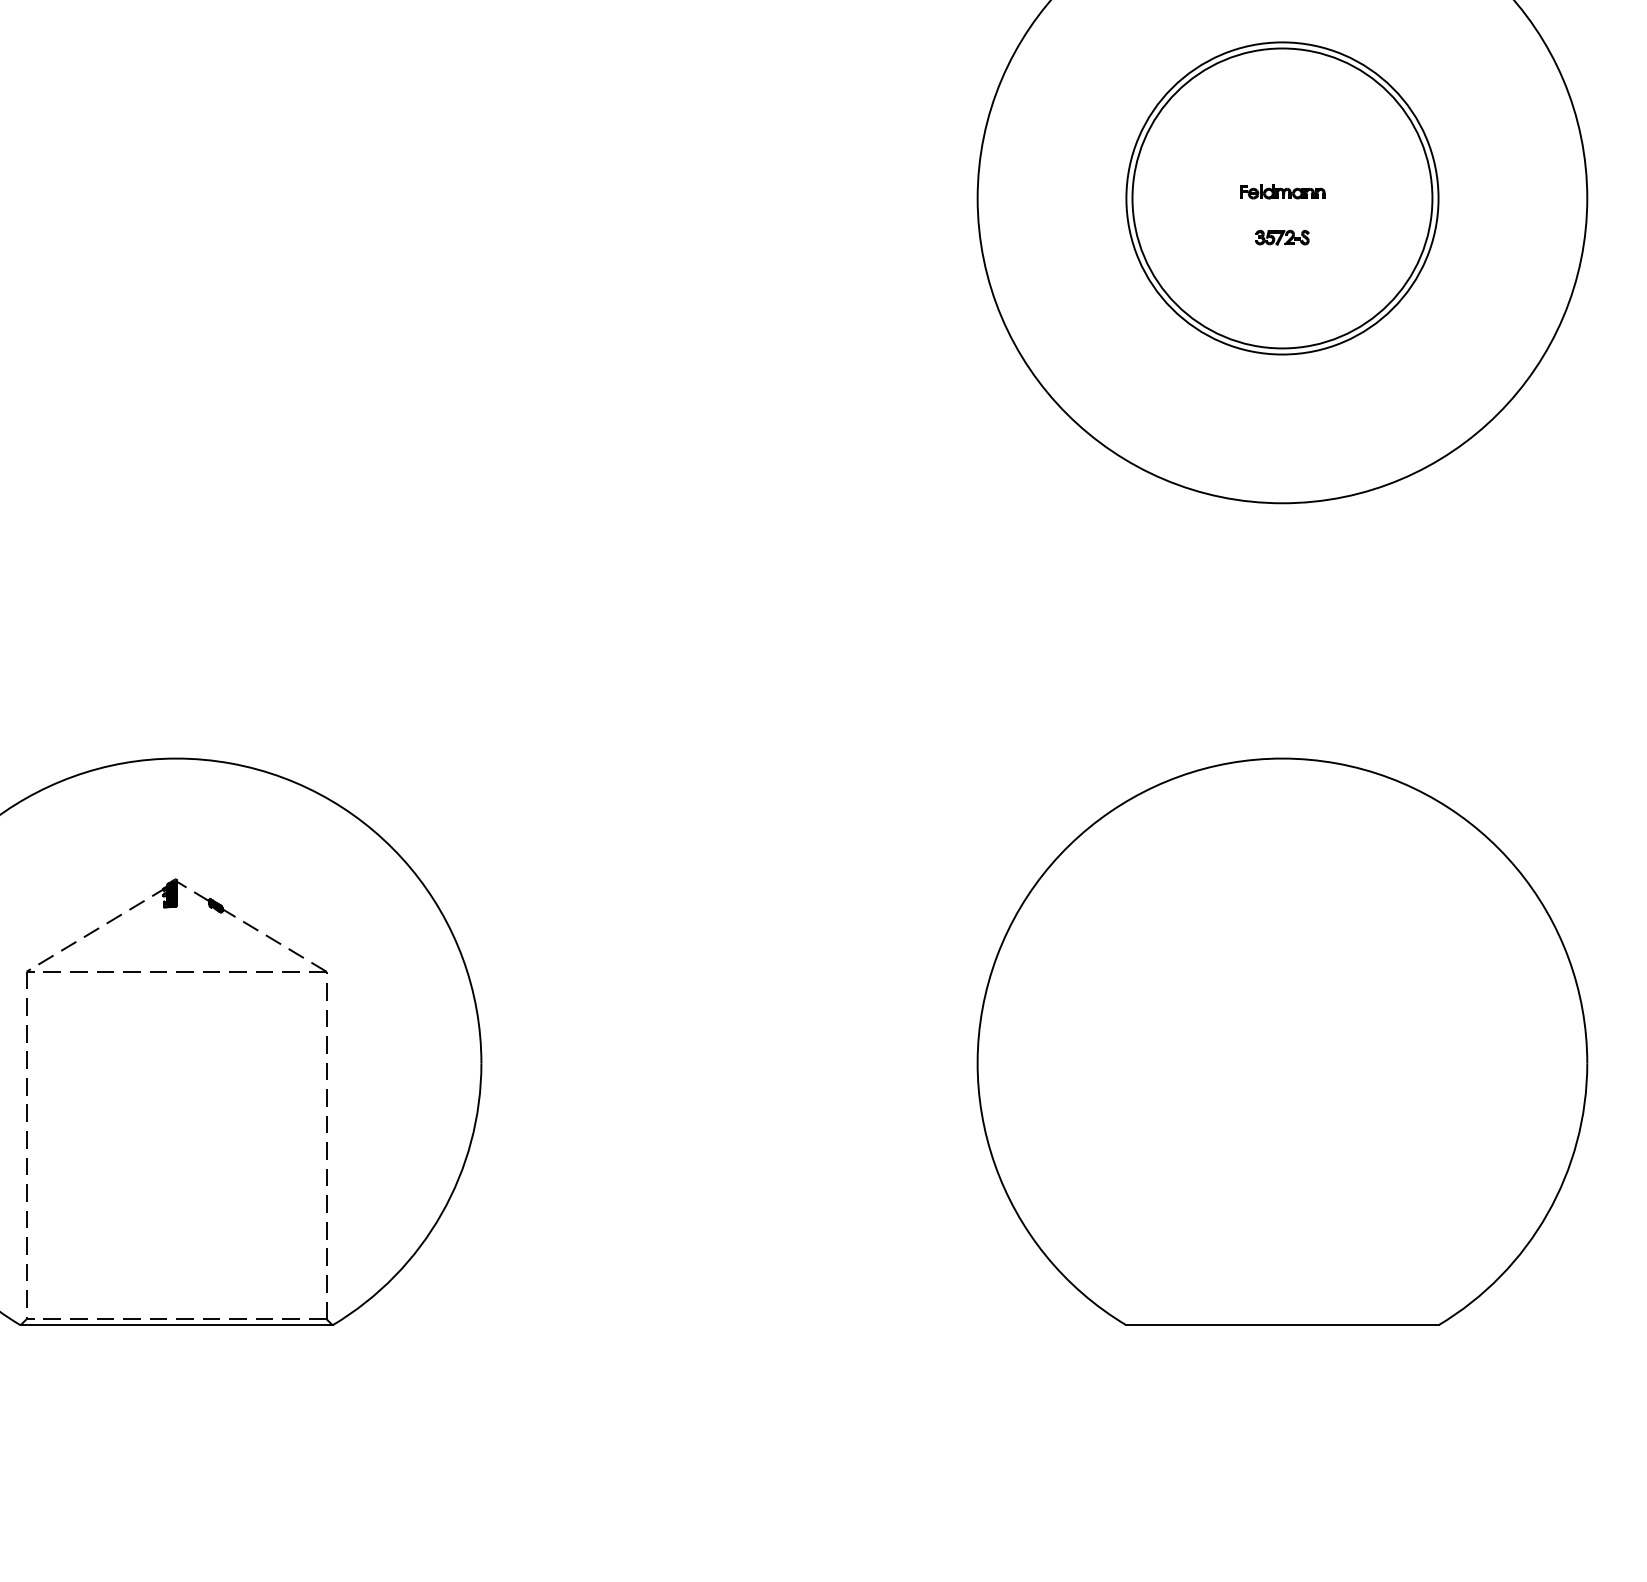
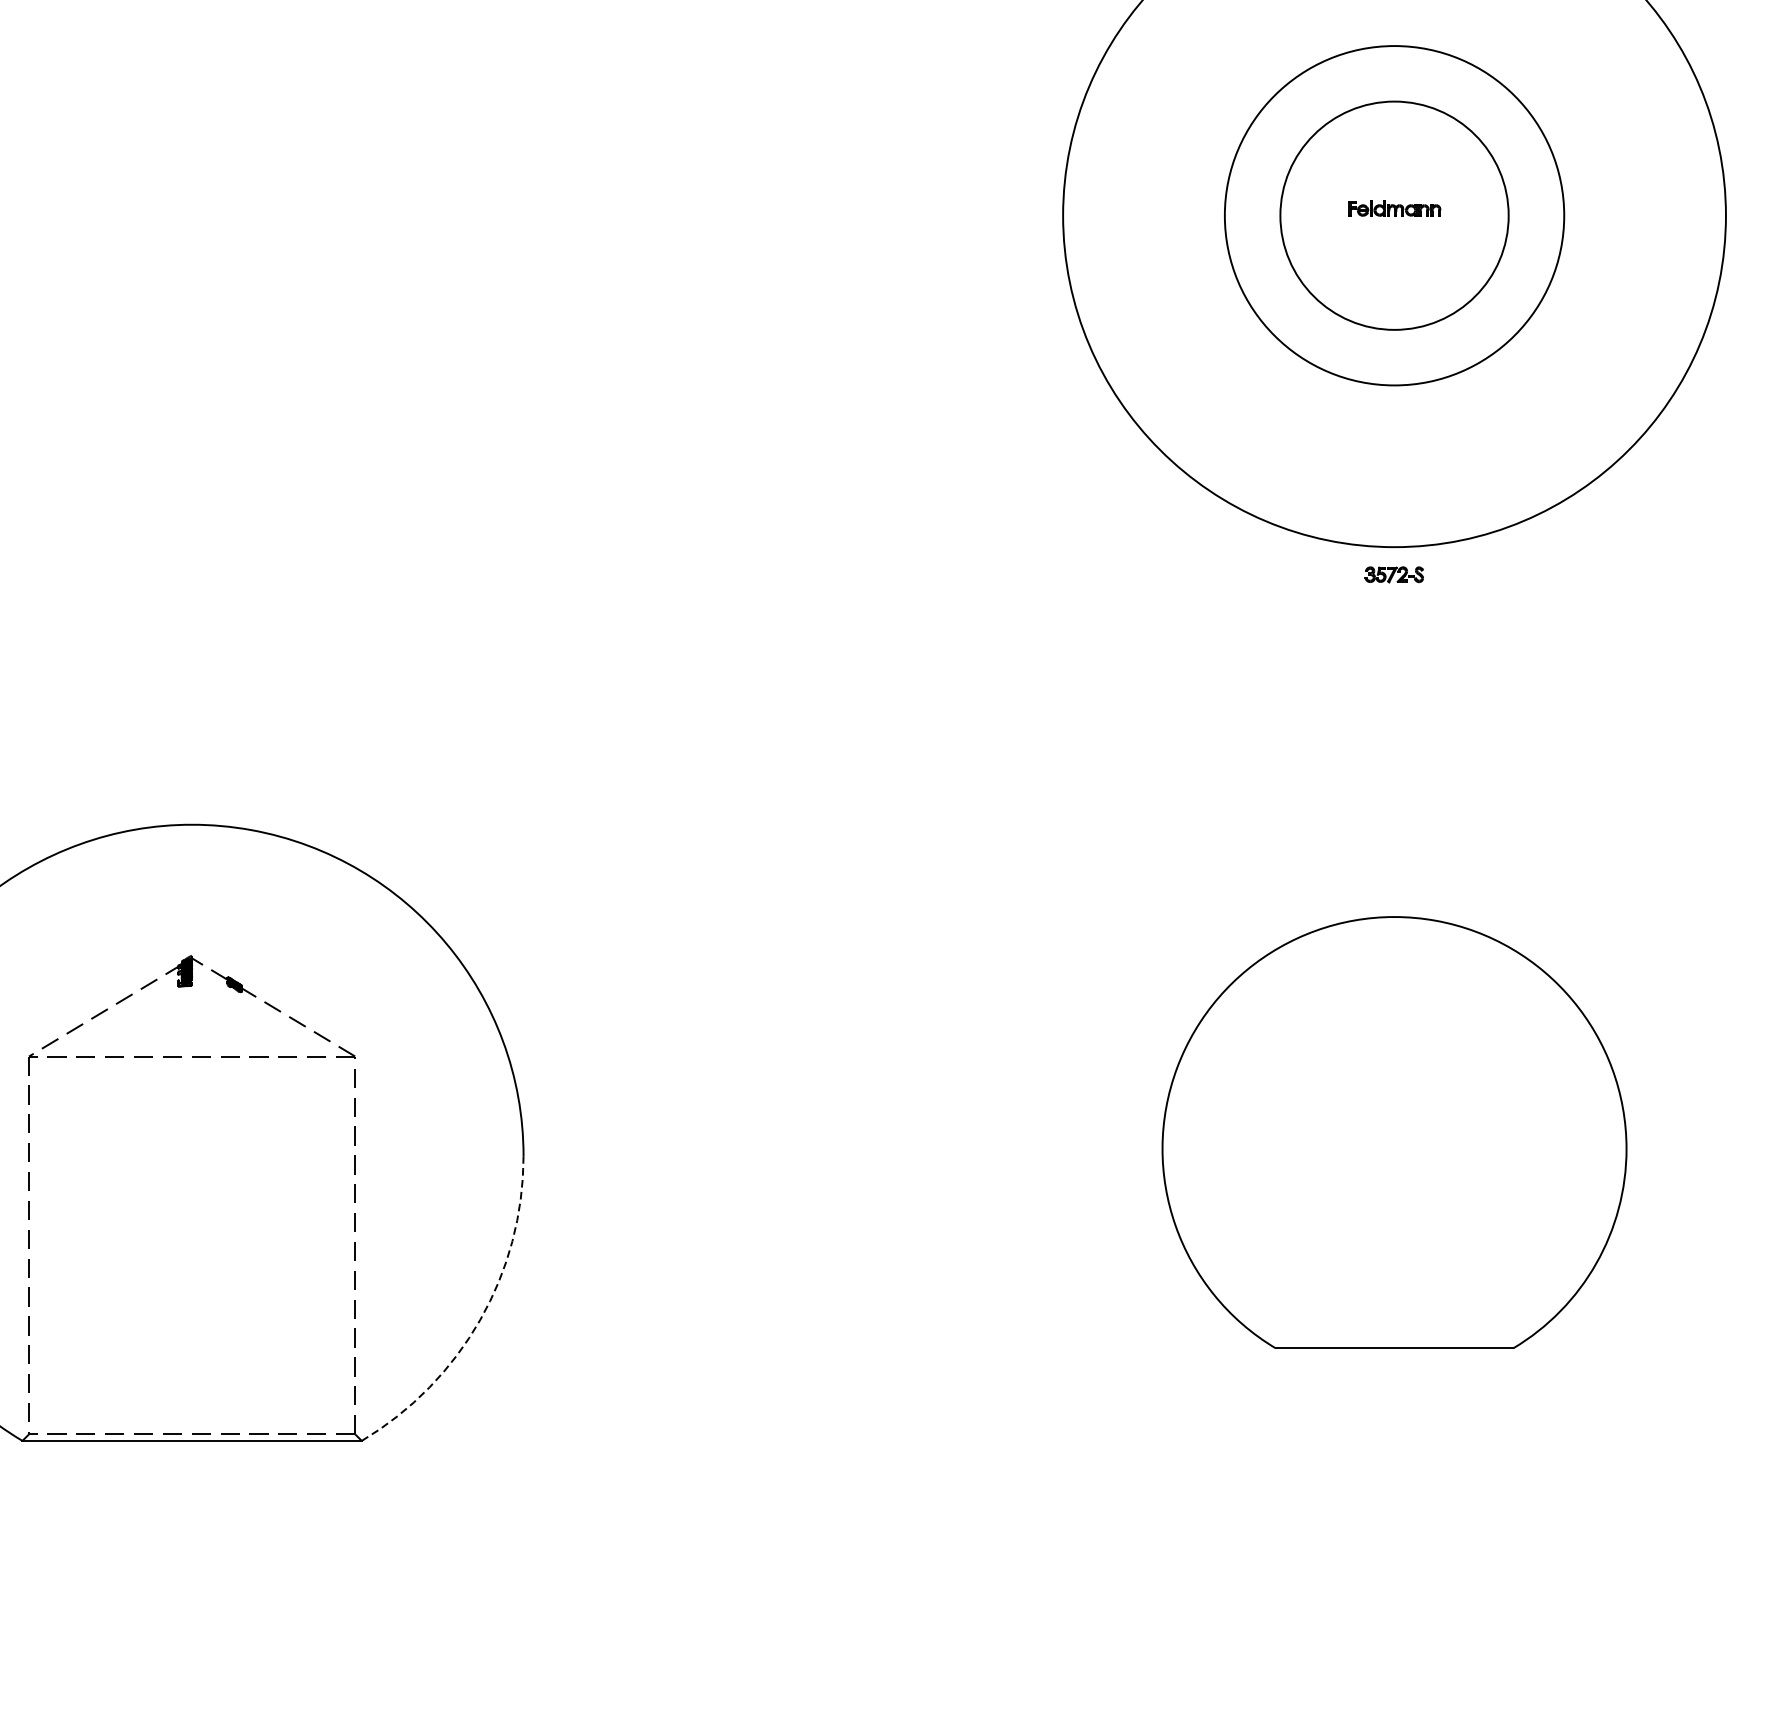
circle: (1282, 198) -> (1394, 215), size x0.7
part: (1282, 237) -> (1394, 574), moved
part: (1282, 1041) -> (1394, 1132), size x0.7
arc: (441, 1213) -> (480, 1319), solid -> dashed

